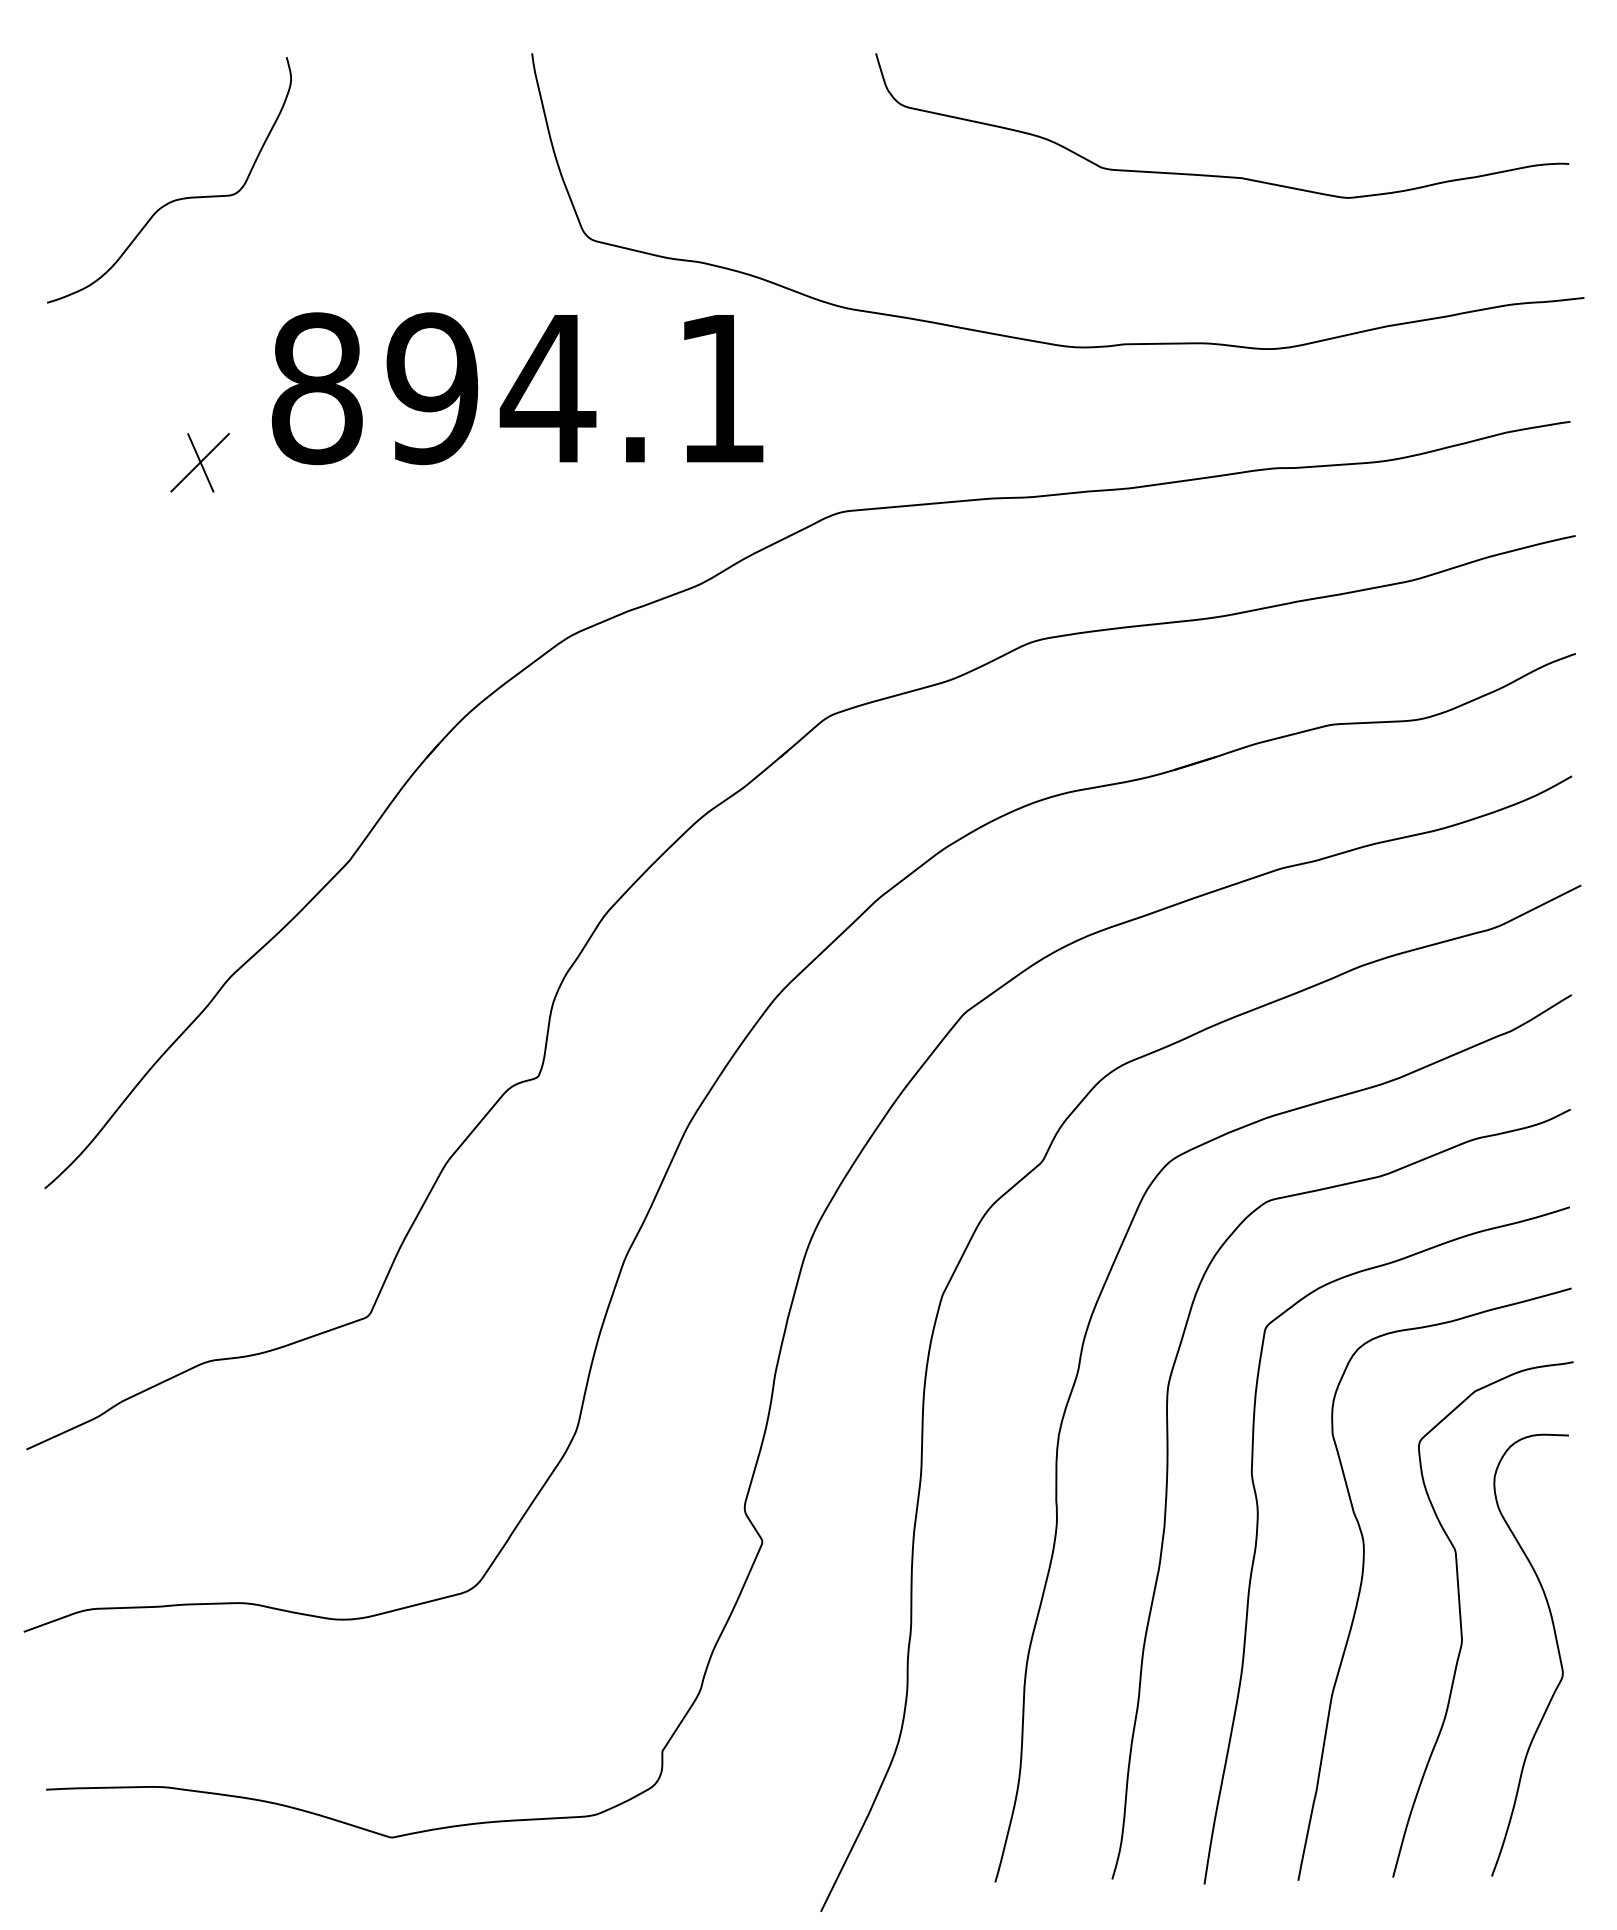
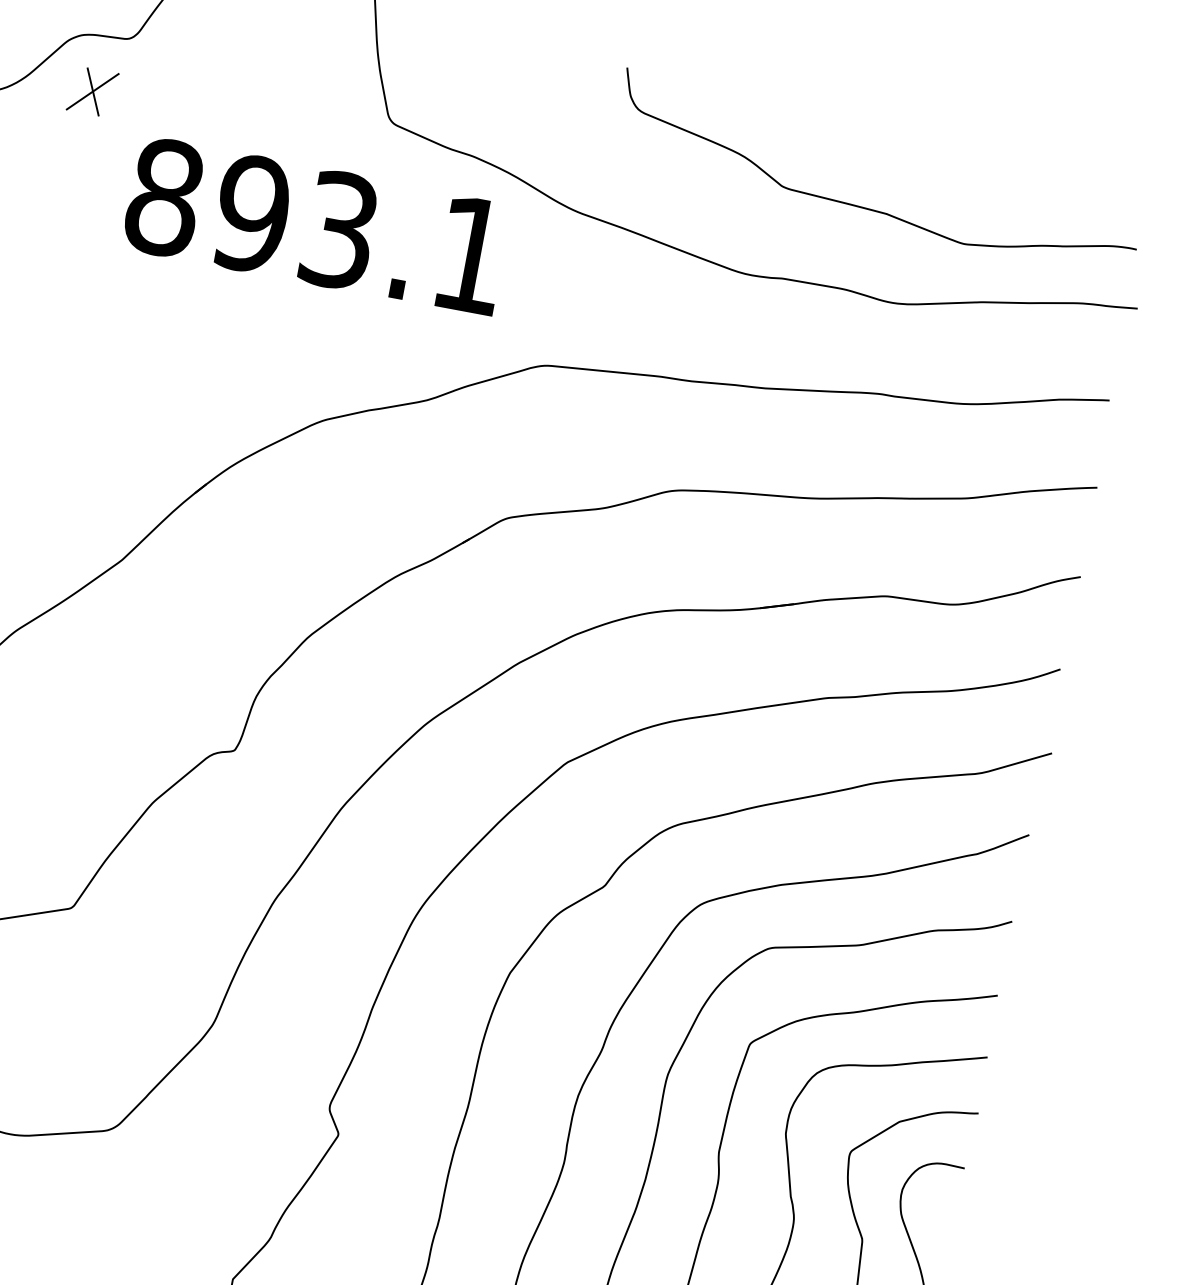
curve: (1222, 175) -> (872, 209), moved
text: (547, 388) -> (339, 230), 894.1 -> 893.1
part: (199, 462) -> (92, 91), moved

